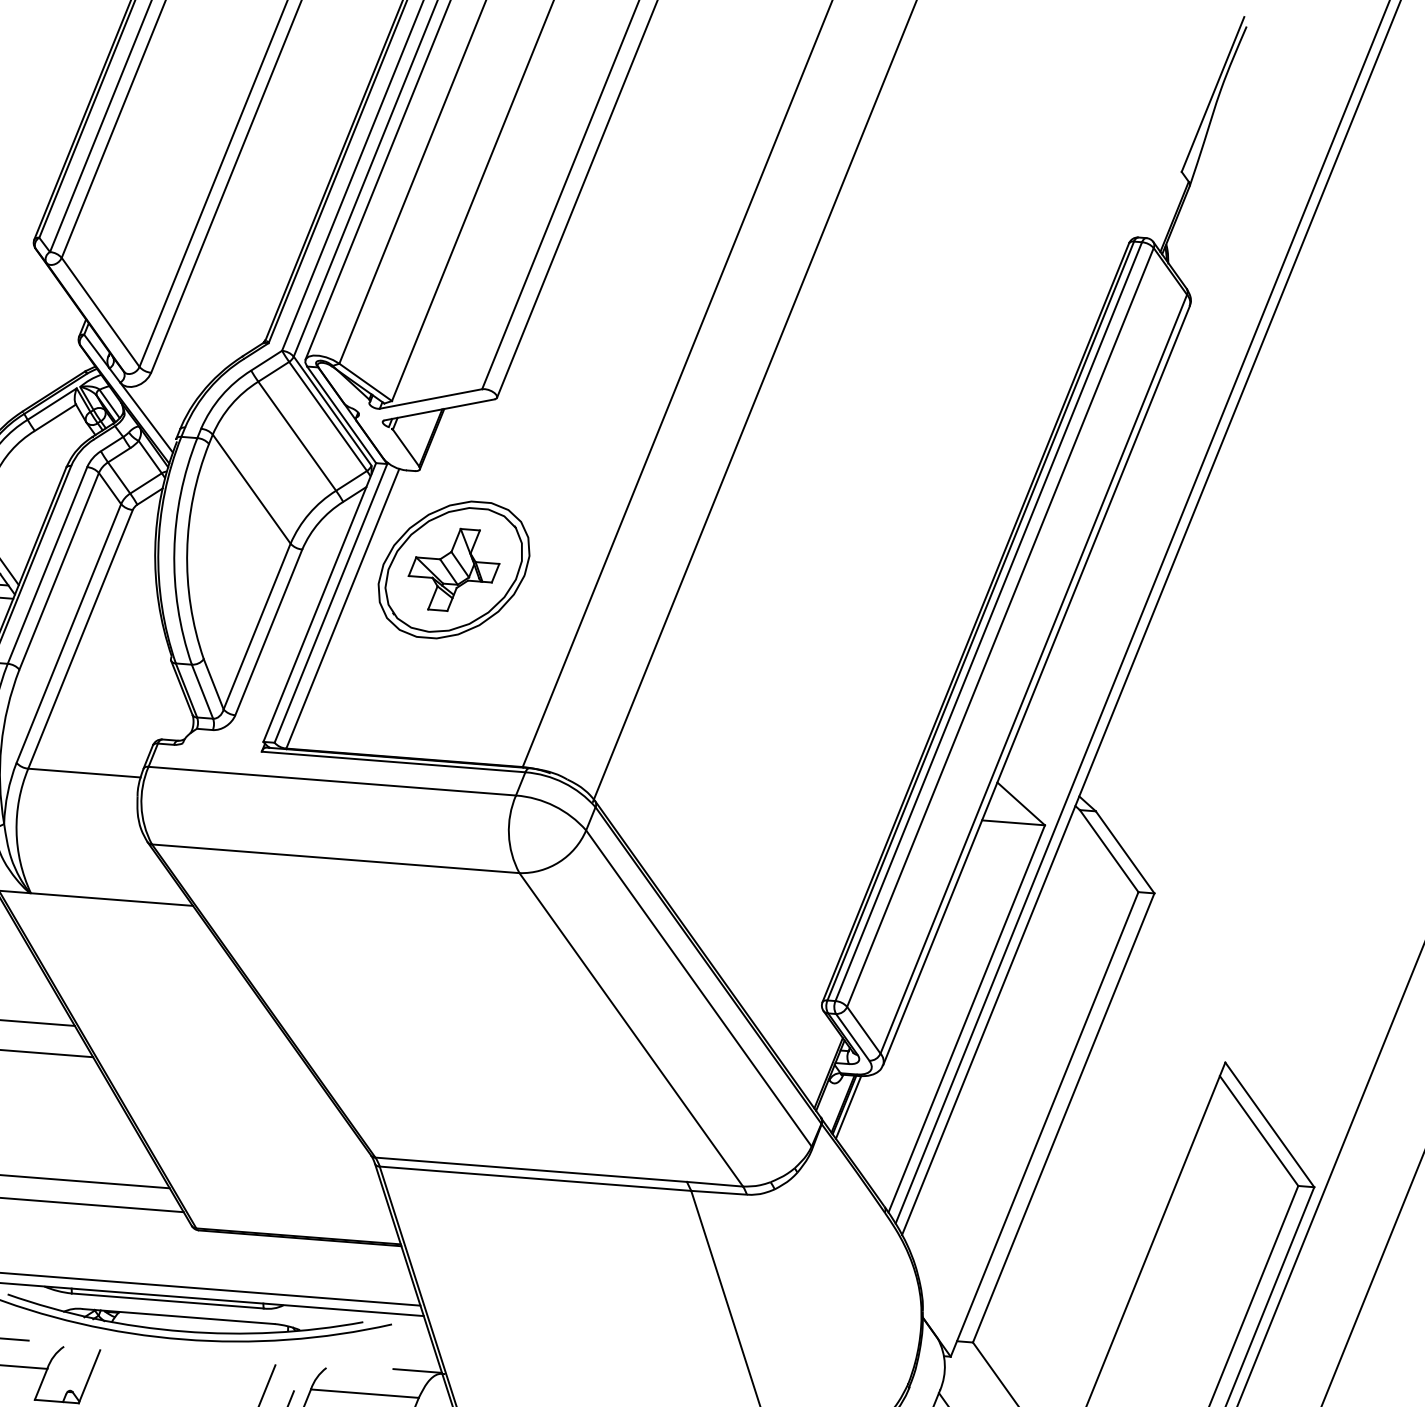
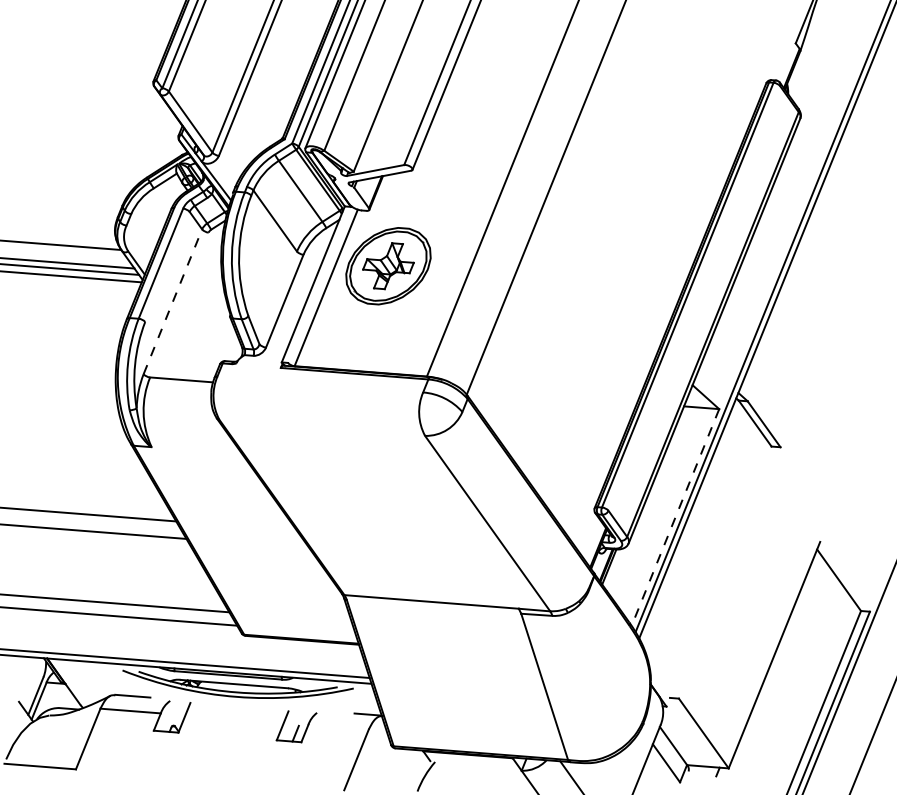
line: (59, 570) -> (167, 266), removed
line: (330, 602) -> (319, 284), removed
line: (255, 625) -> (277, 297), removed
line: (1000, 627) -> (694, 298), removed
line: (69, 633) -> (173, 301), solid -> dashed
line: (80, 638) -> (179, 304), removed
line: (332, 781) -> (320, 384), removed
line: (336, 858) -> (322, 427), removed
line: (111, 899) -> (196, 450), removed
line: (698, 988) -> (525, 500), removed
line: (966, 1018) -> (675, 517), solid -> dashed
line: (1063, 1117) -> (729, 572), removed
line: (1043, 1124) -> (718, 576), removed
line: (1268, 1124) -> (844, 576), removed
line: (534, 1177) -> (433, 606), removed
line: (364, 1392) -> (338, 726), removed

